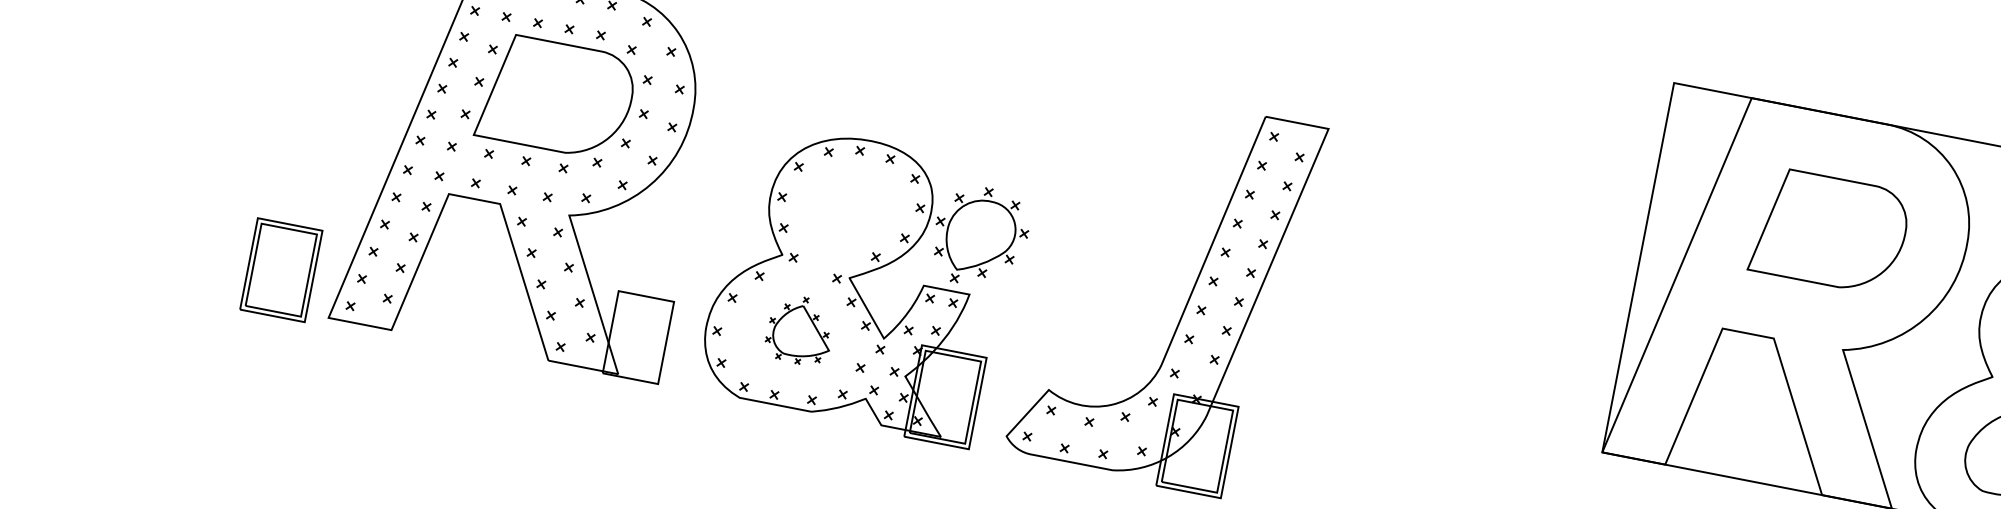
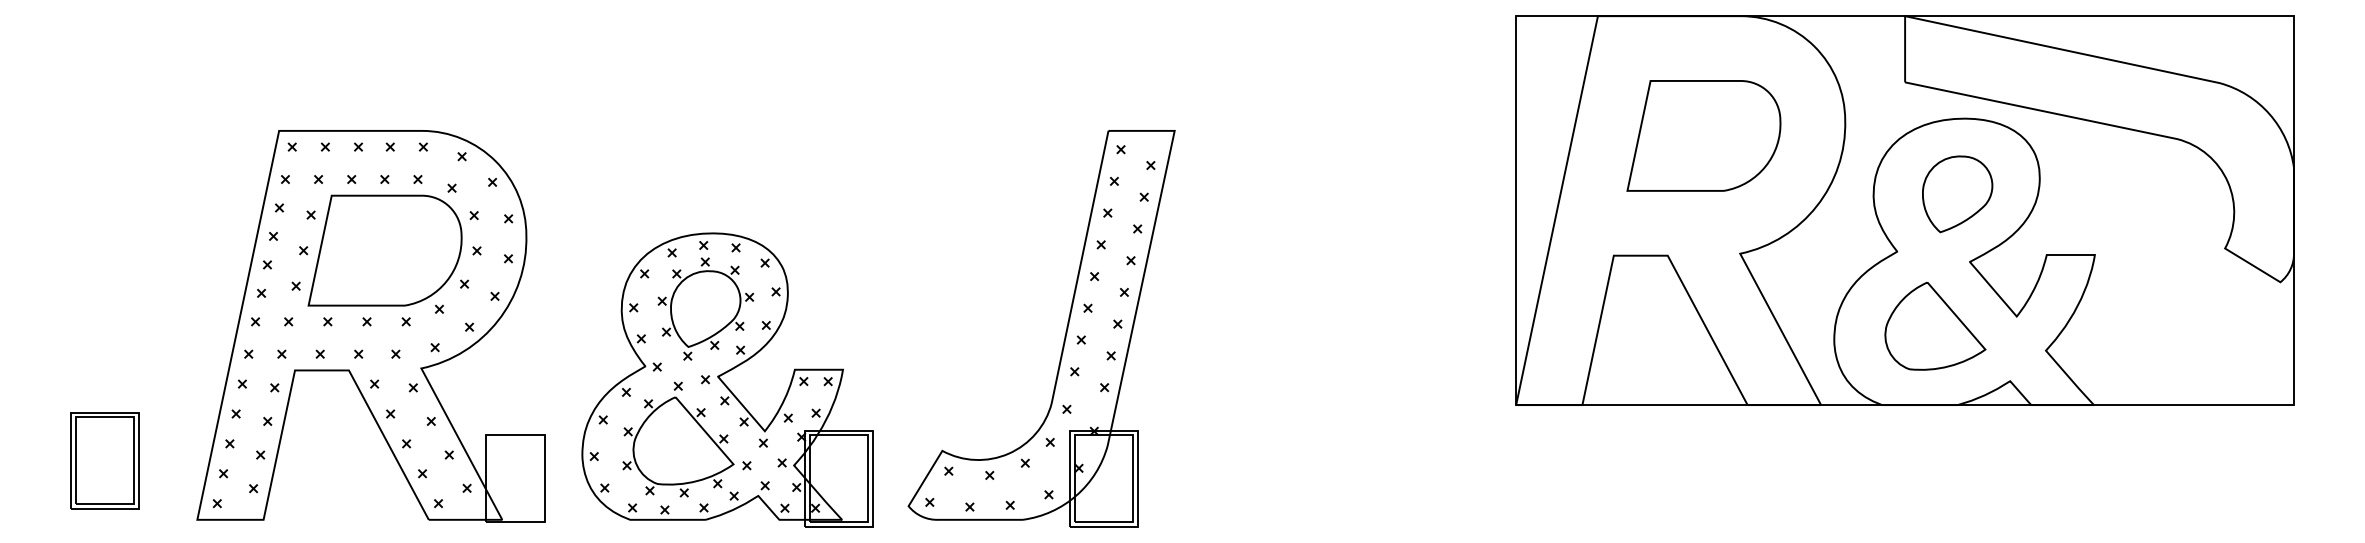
part: (980, 236) -> (705, 308), moved
part: (280, 269) -> (104, 460), moved
part: (800, 330) -> (678, 439), size x1.67

